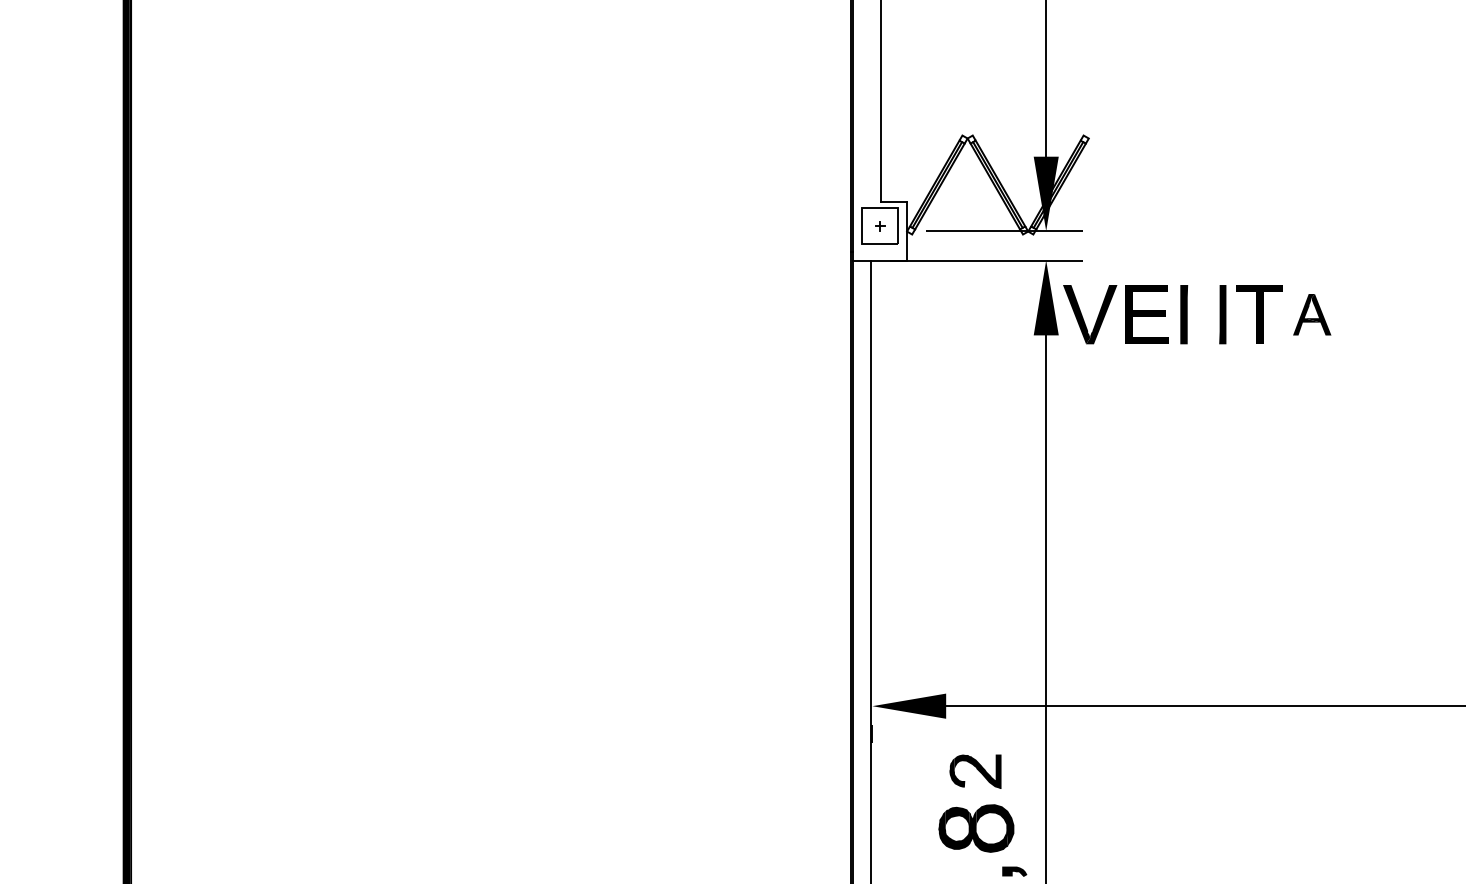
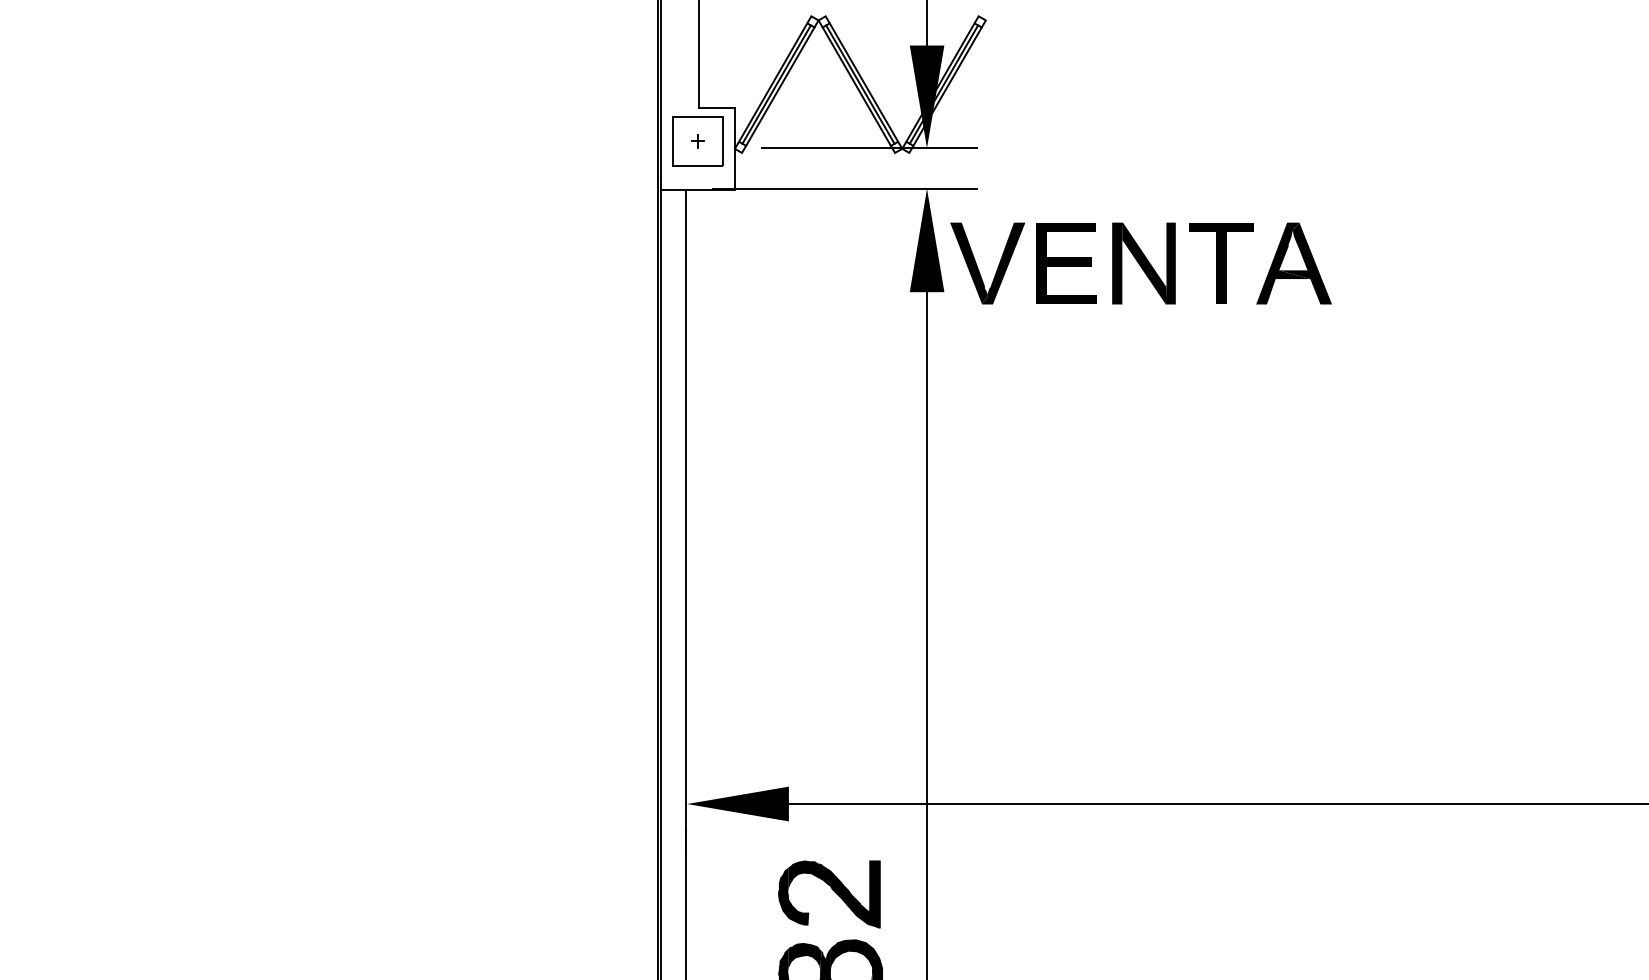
fill: (1203, 314) -> (1144, 263), added
part: (1312, 314) -> (1294, 263), size x1.43
part: (975, 771) -> (829, 894), size x1.43

